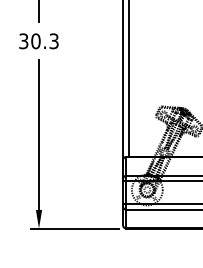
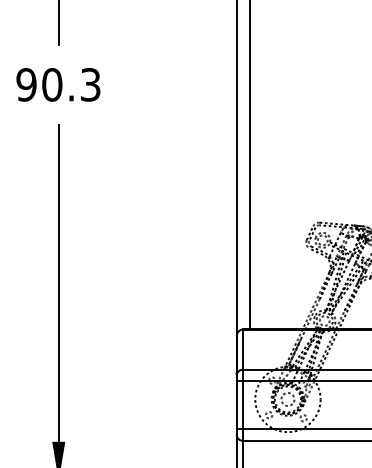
text: (23, 41) -> (25, 85), 30.3 -> 90.3

